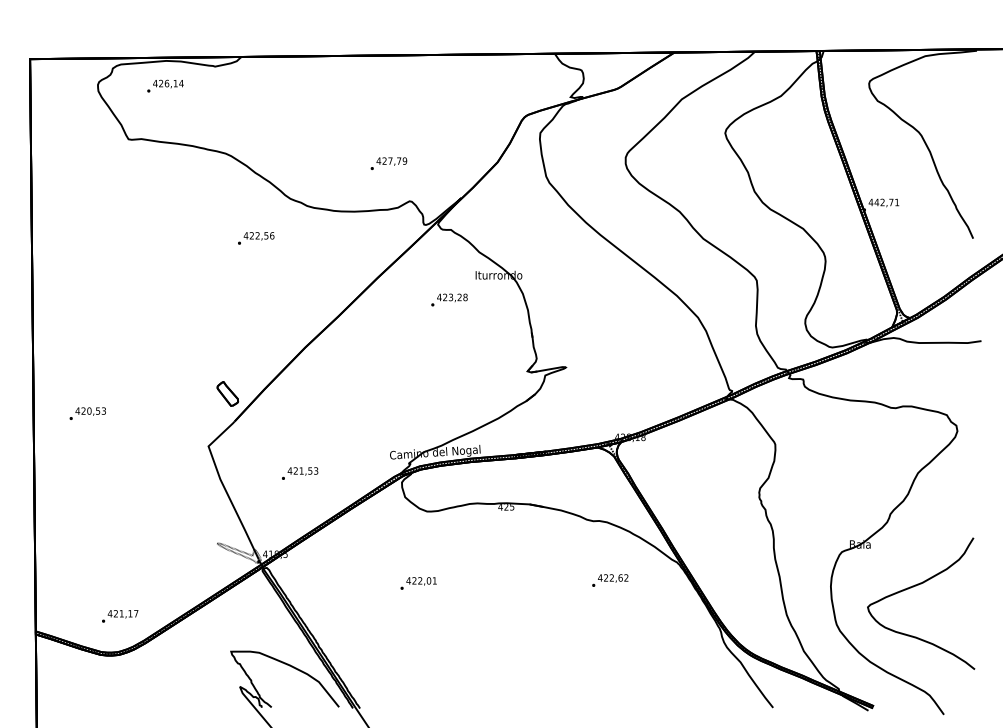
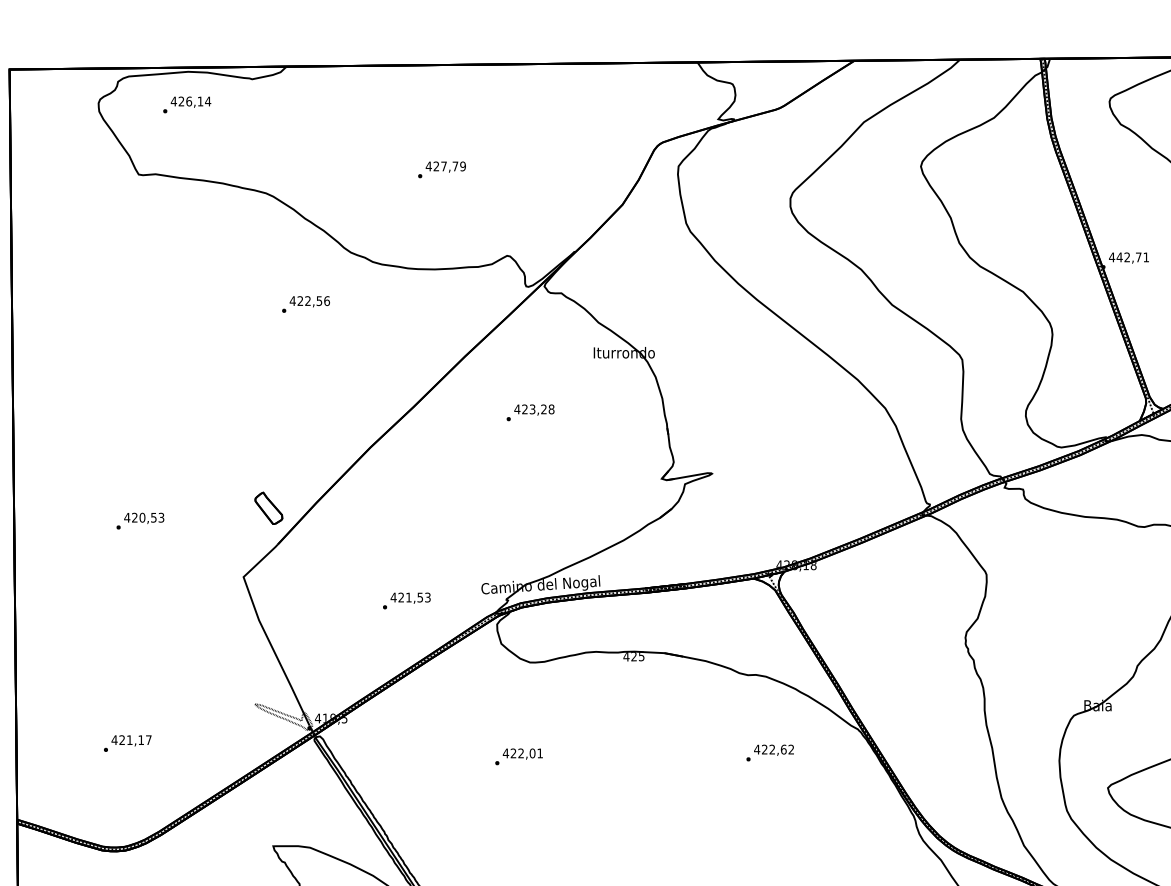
text: (388, 163) -> (441, 169), moved
text: (449, 299) -> (530, 412), moved
text: (87, 413) -> (139, 520), moved
text: (300, 473) -> (407, 600), moved
text: (120, 616) -> (128, 743), moved

